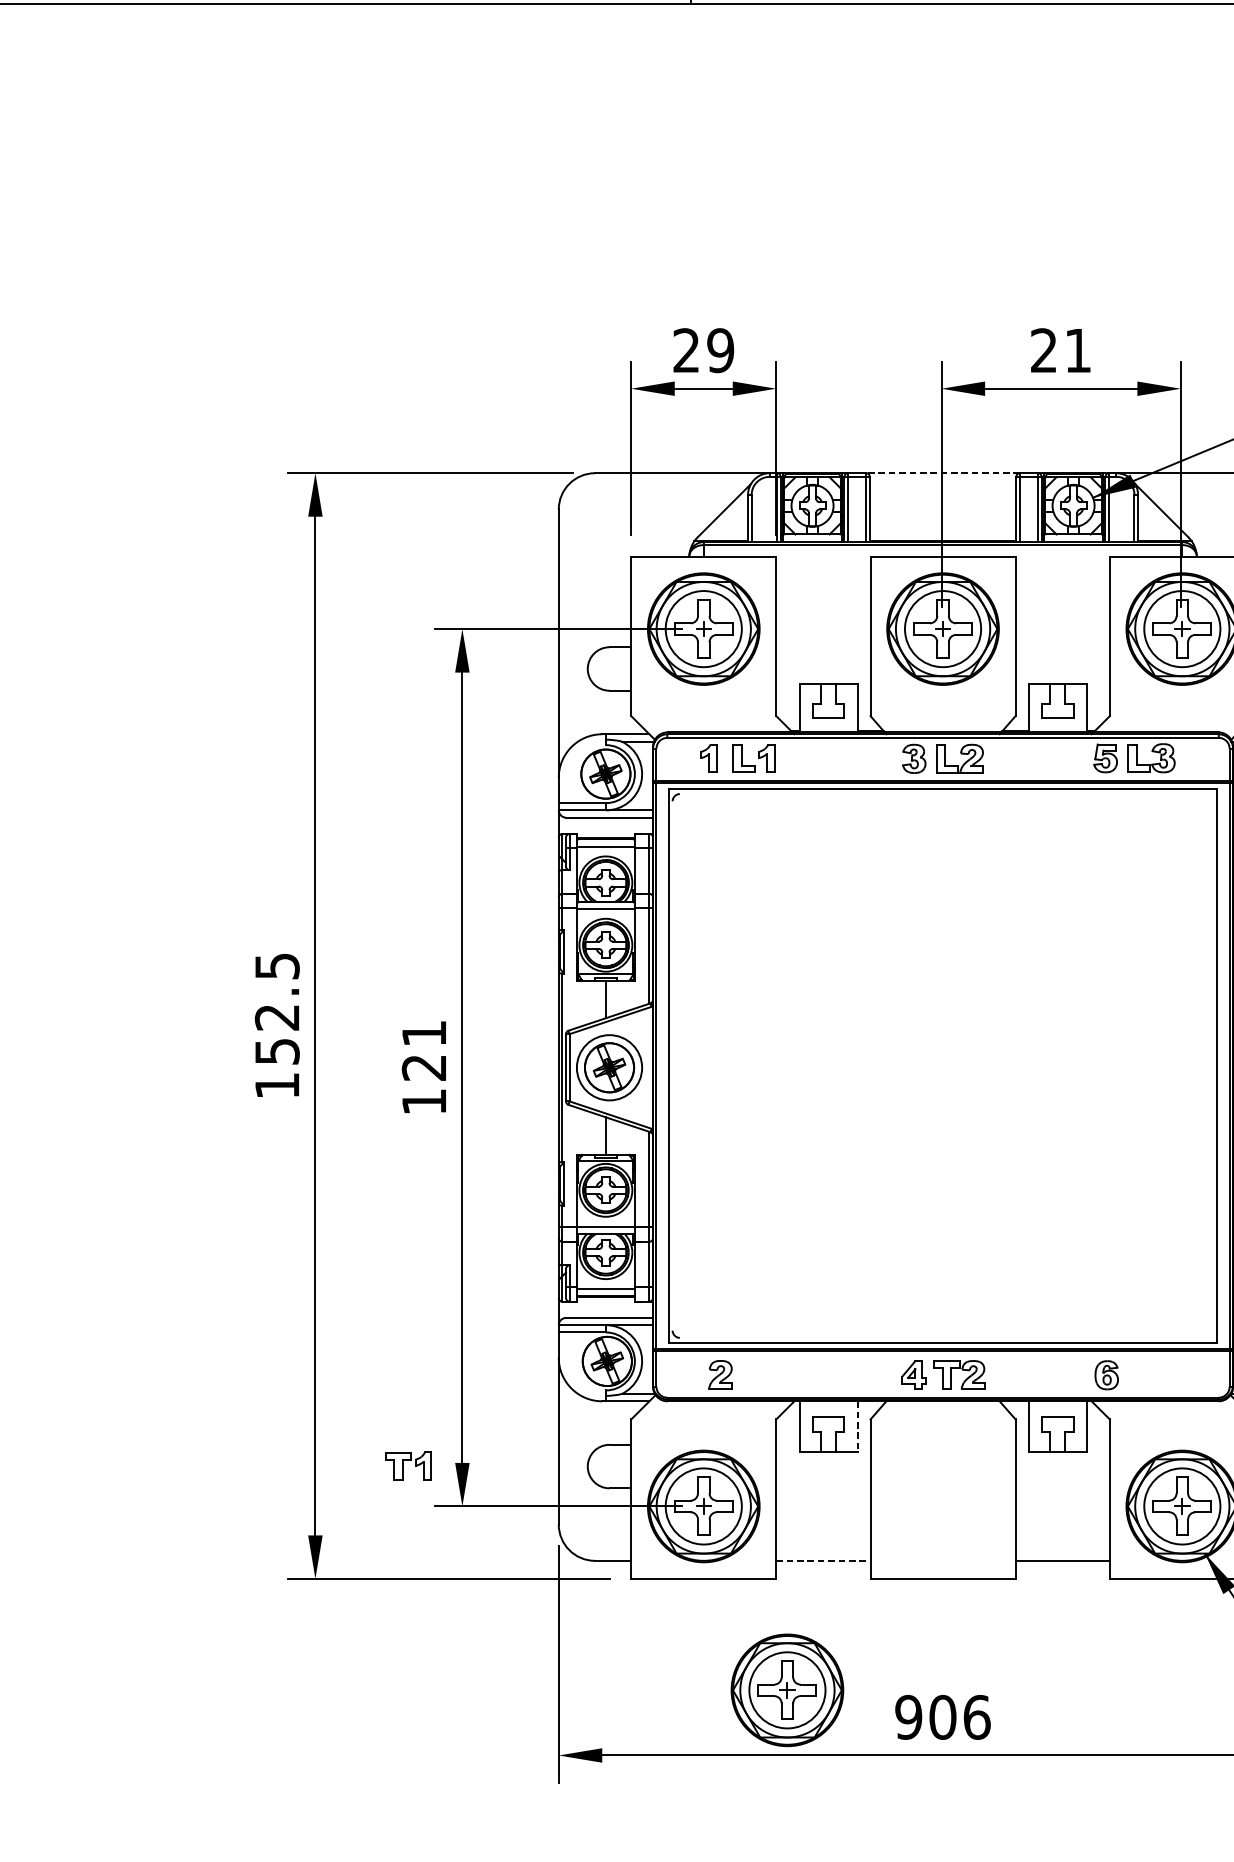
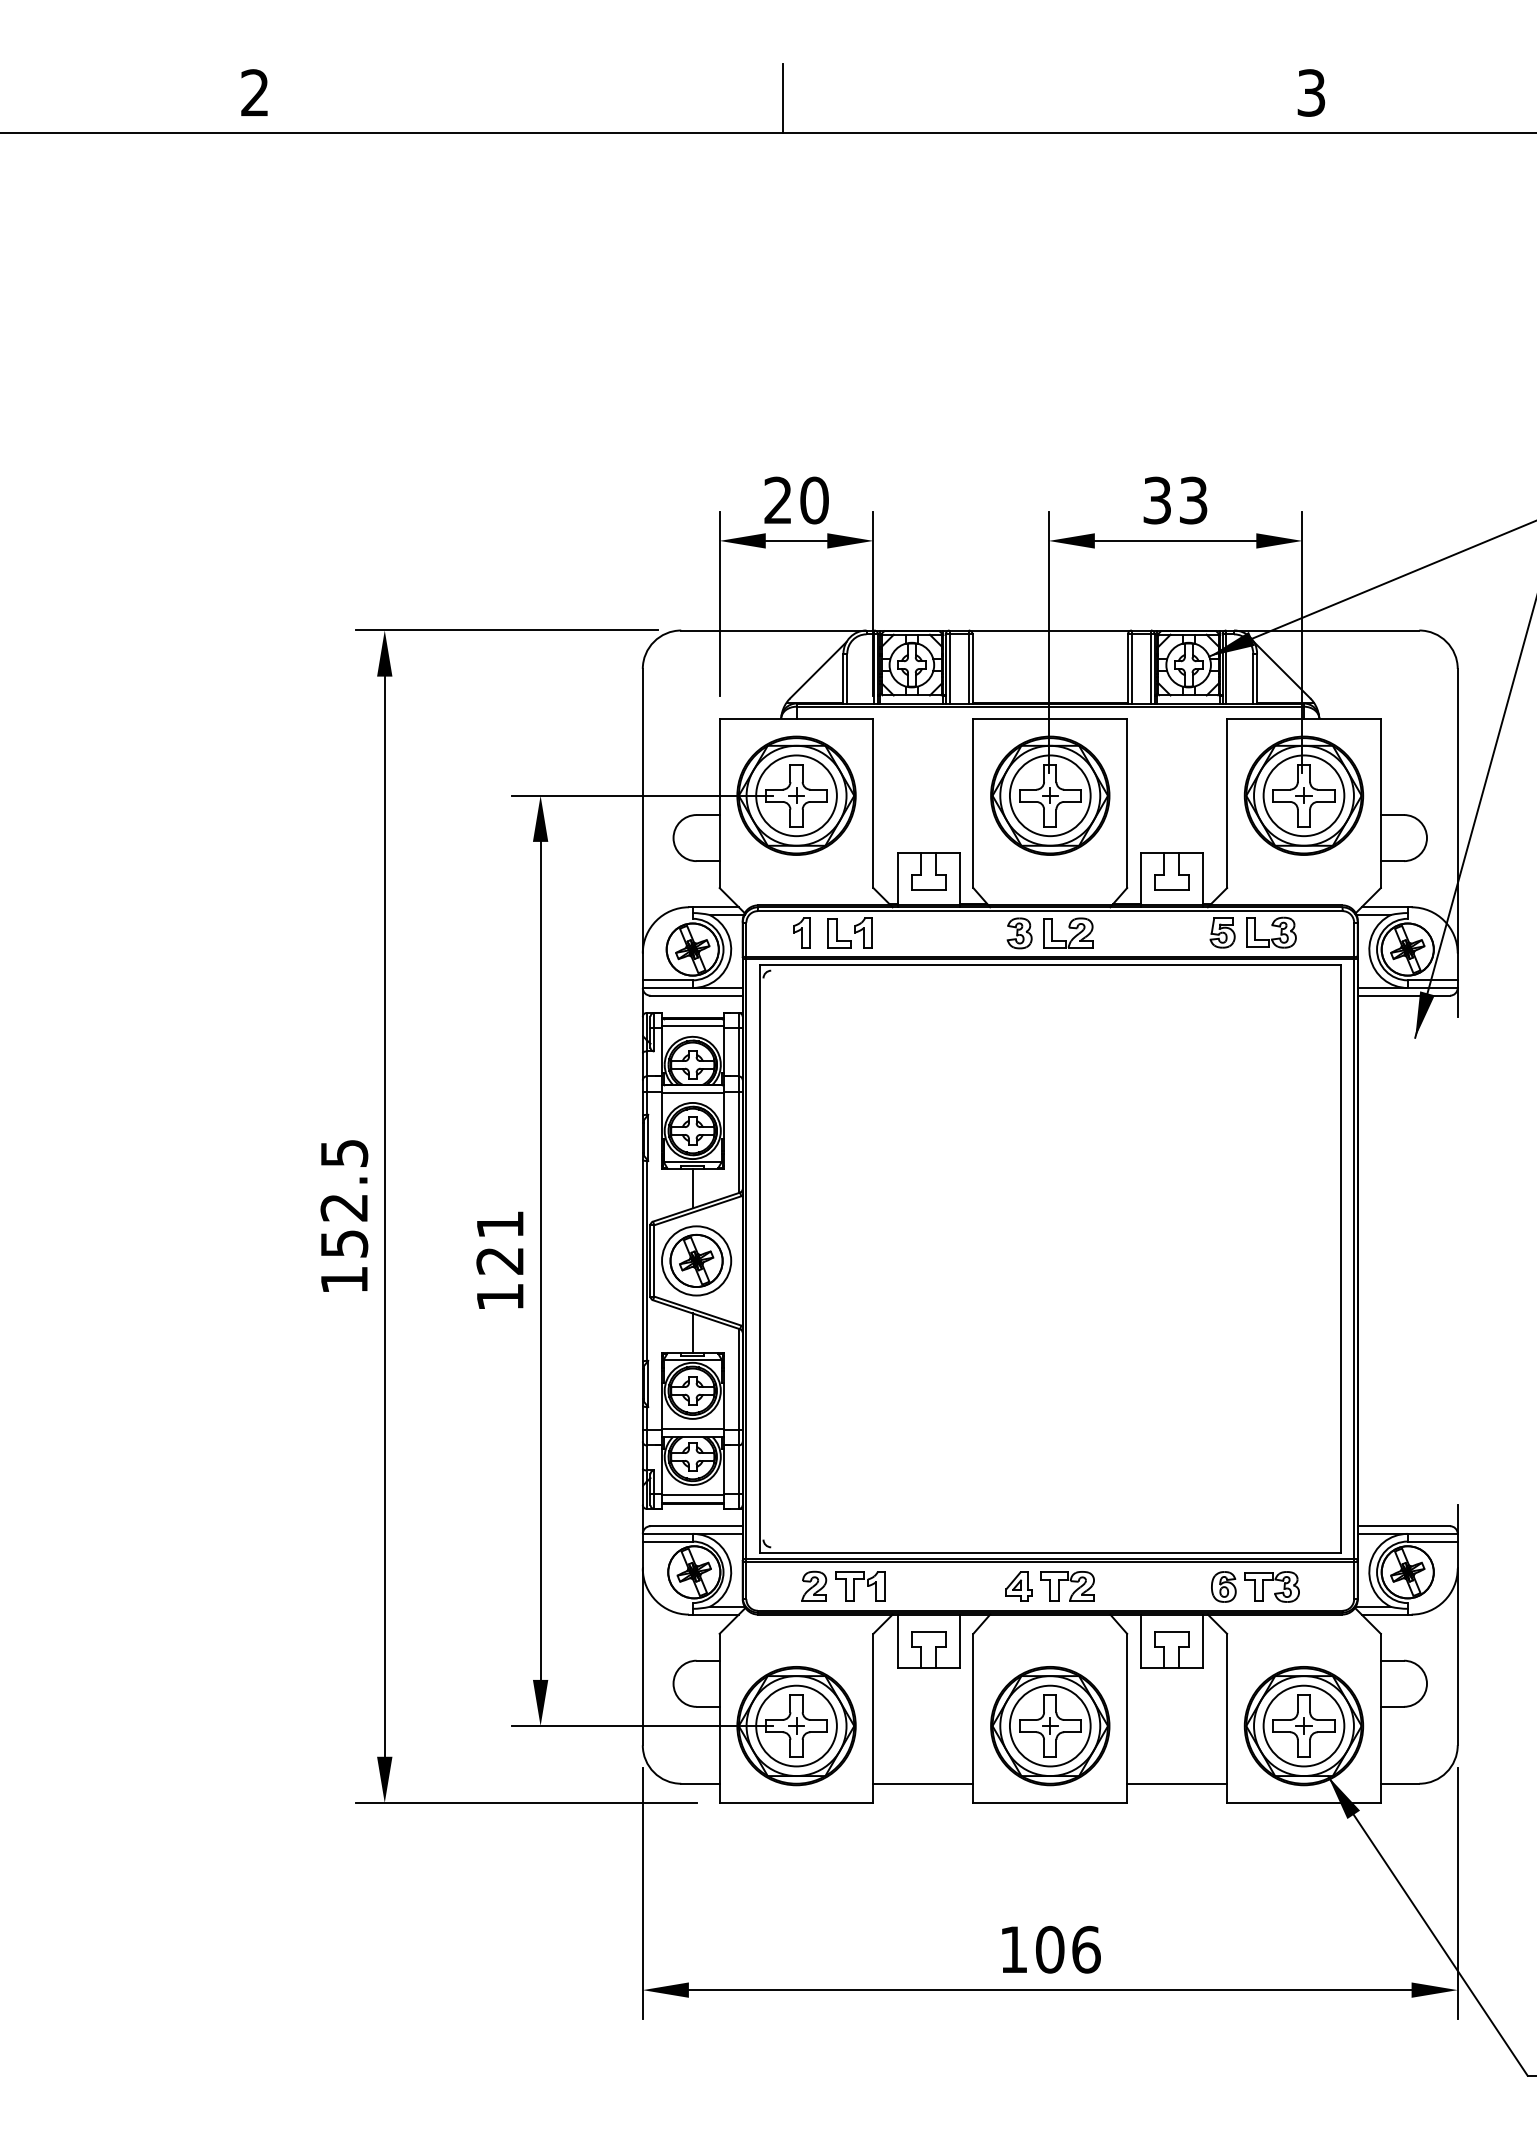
text: (720, 350) -> (814, 500), 29 -> 20
text: (1061, 350) -> (1175, 500), 21 -> 33
line: (942, 473) -> (1049, 630), dashed -> solid
part: (1151, 1374) -> (1271, 1586), added
line: (857, 1426) -> (959, 1641), dashed -> solid
part: (408, 1466) -> (860, 1586), moved
line: (823, 1560) -> (923, 1783), dashed -> solid
part: (787, 1690) -> (1050, 1726), moved
text: (908, 1717) -> (1013, 1949), 906 -> 106

